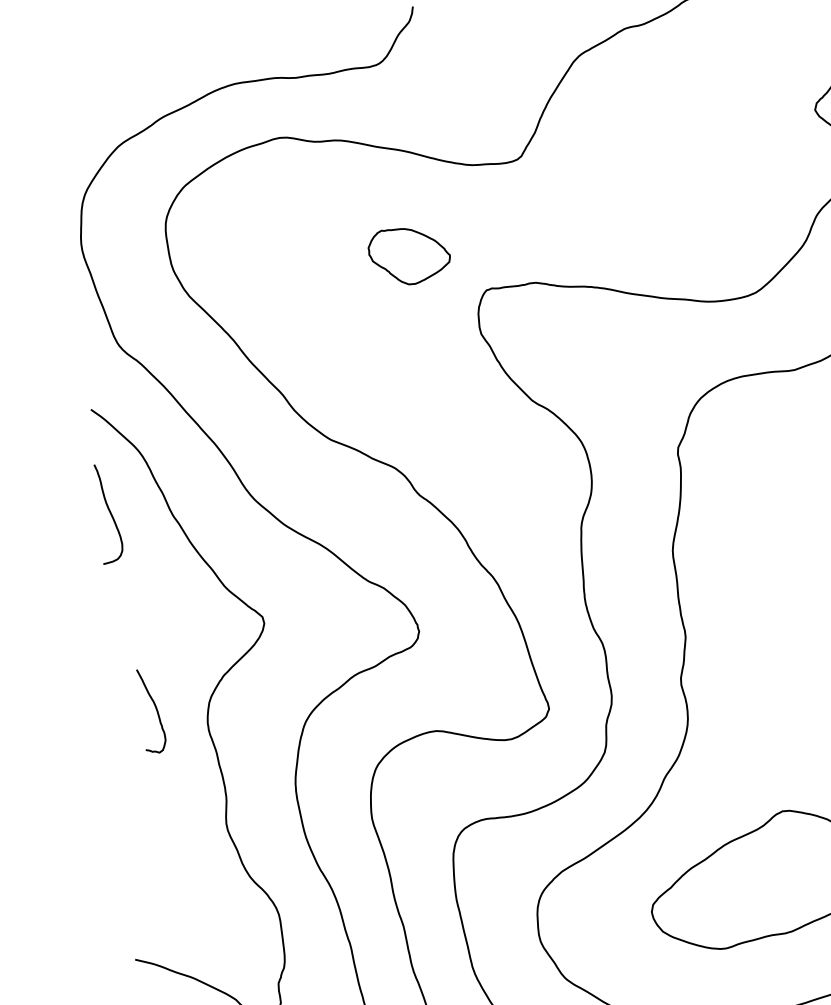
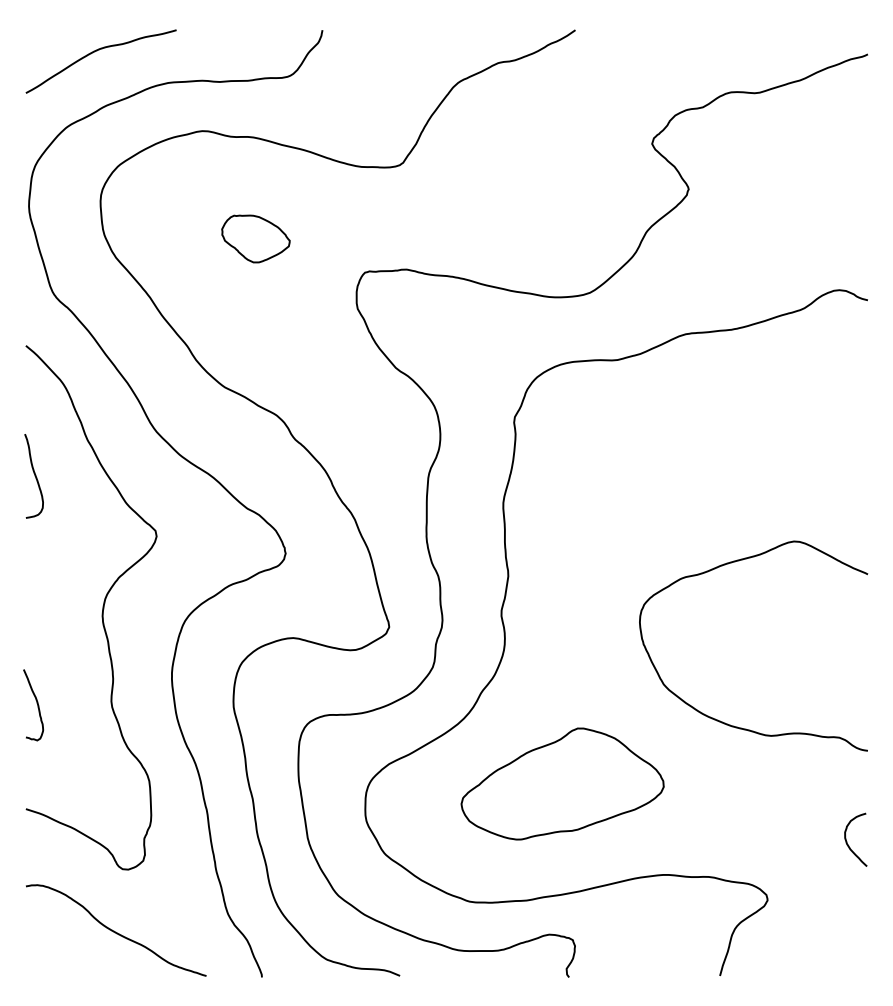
curve: (147, 53) -> (97, 51), added
part: (409, 255) -> (255, 238), moved
curve: (109, 514) -> (34, 476), moved
curve: (155, 708) -> (36, 703), moved

